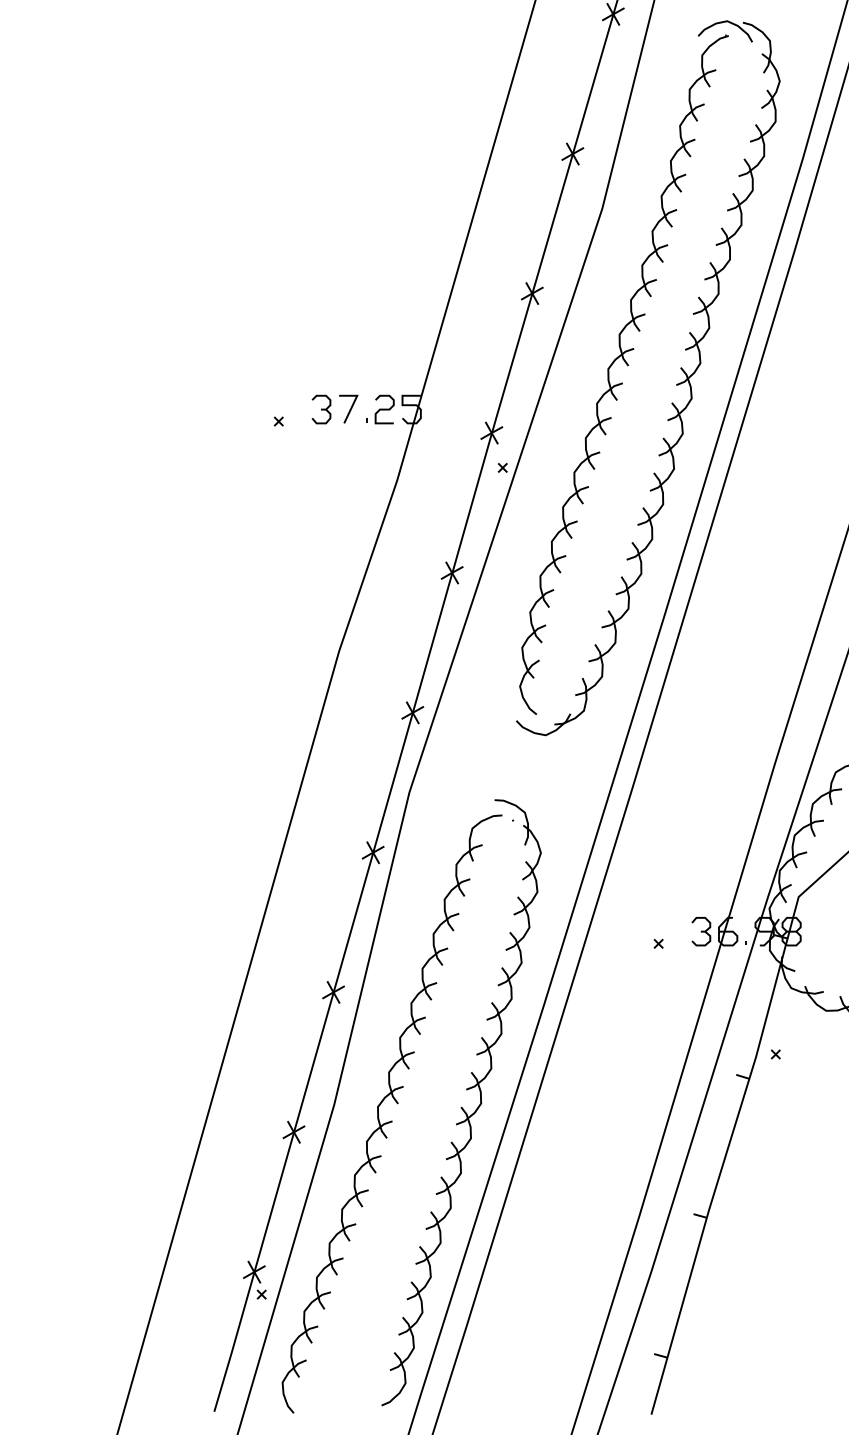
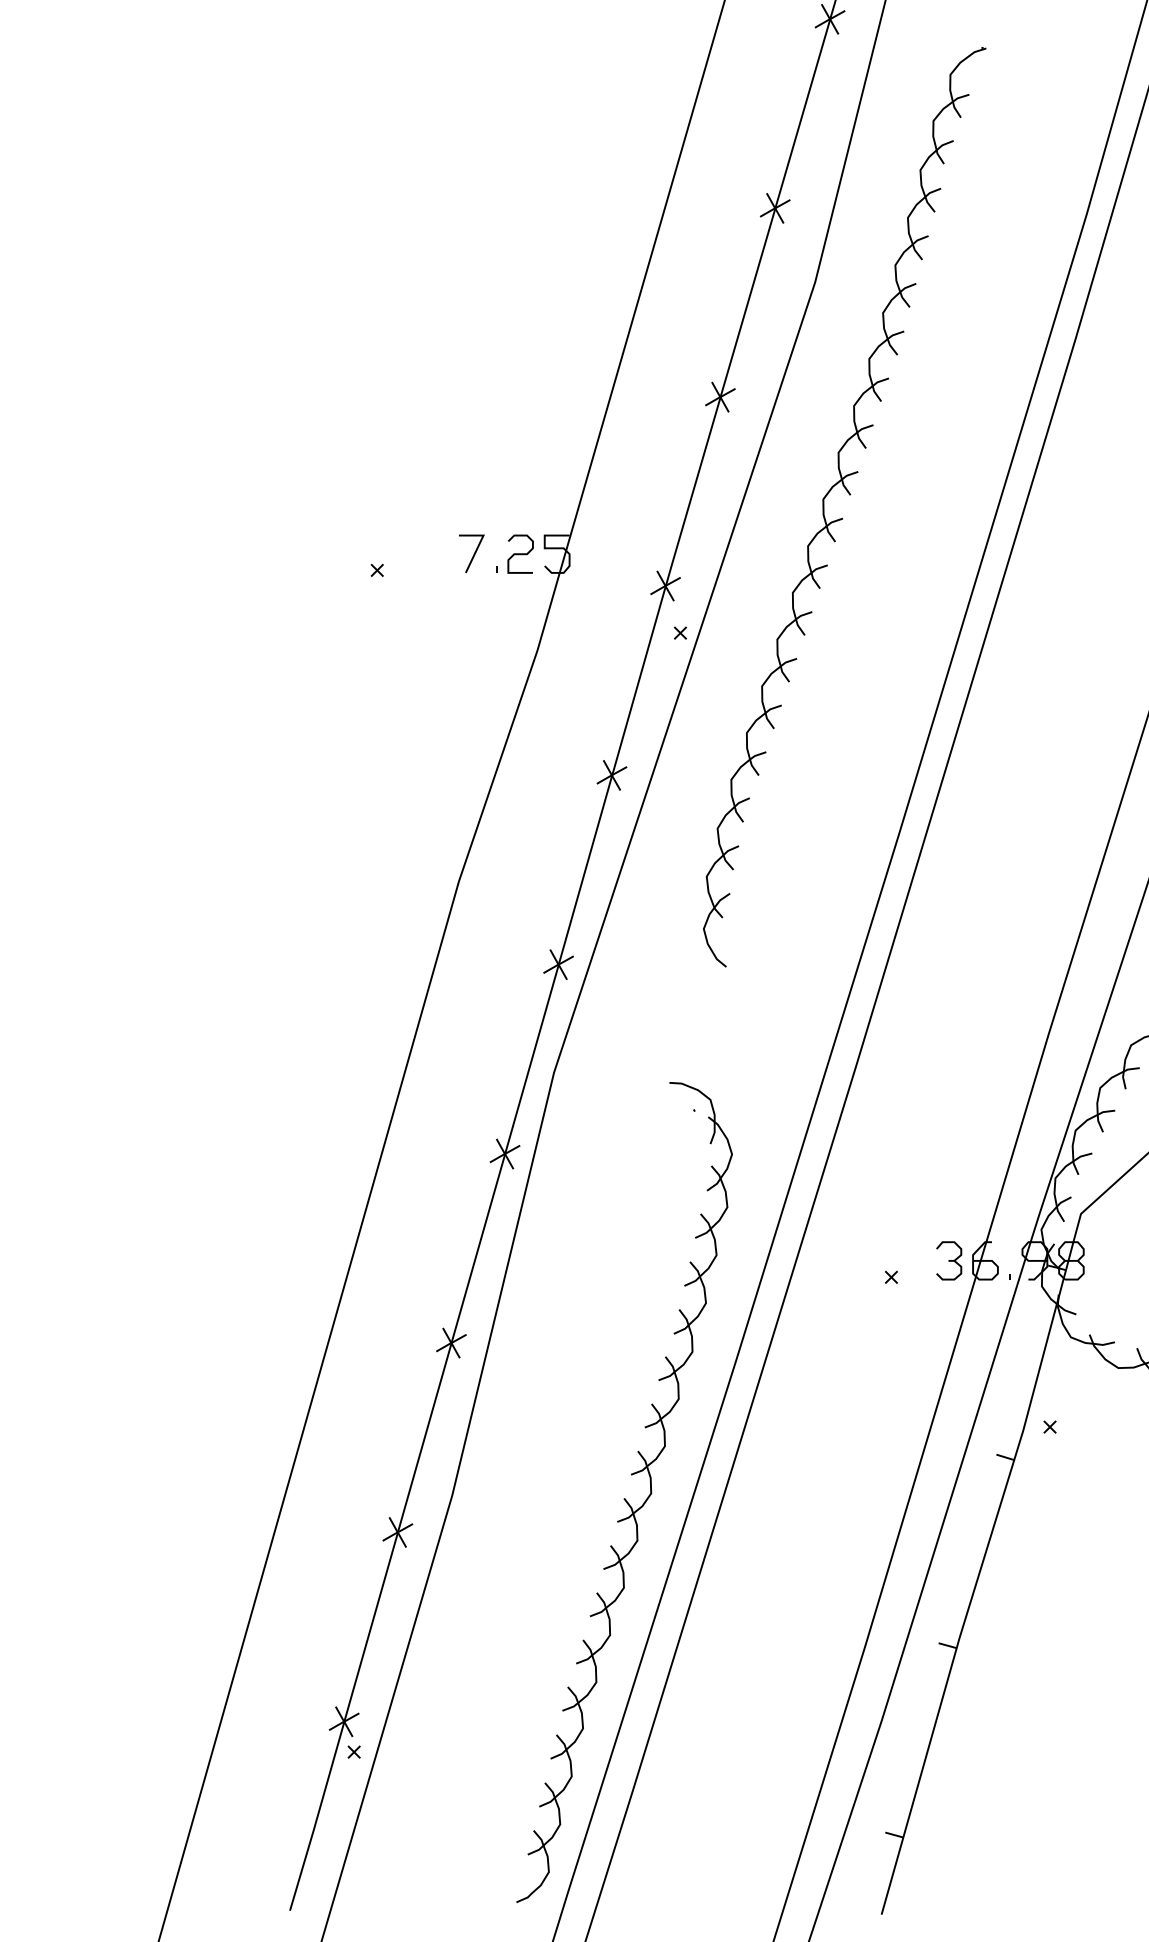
part: (676, 384) -> (915, 520), removed
part: (321, 409) -> (434, 553), removed
part: (391, 1120) -> (530, 1516), removed

